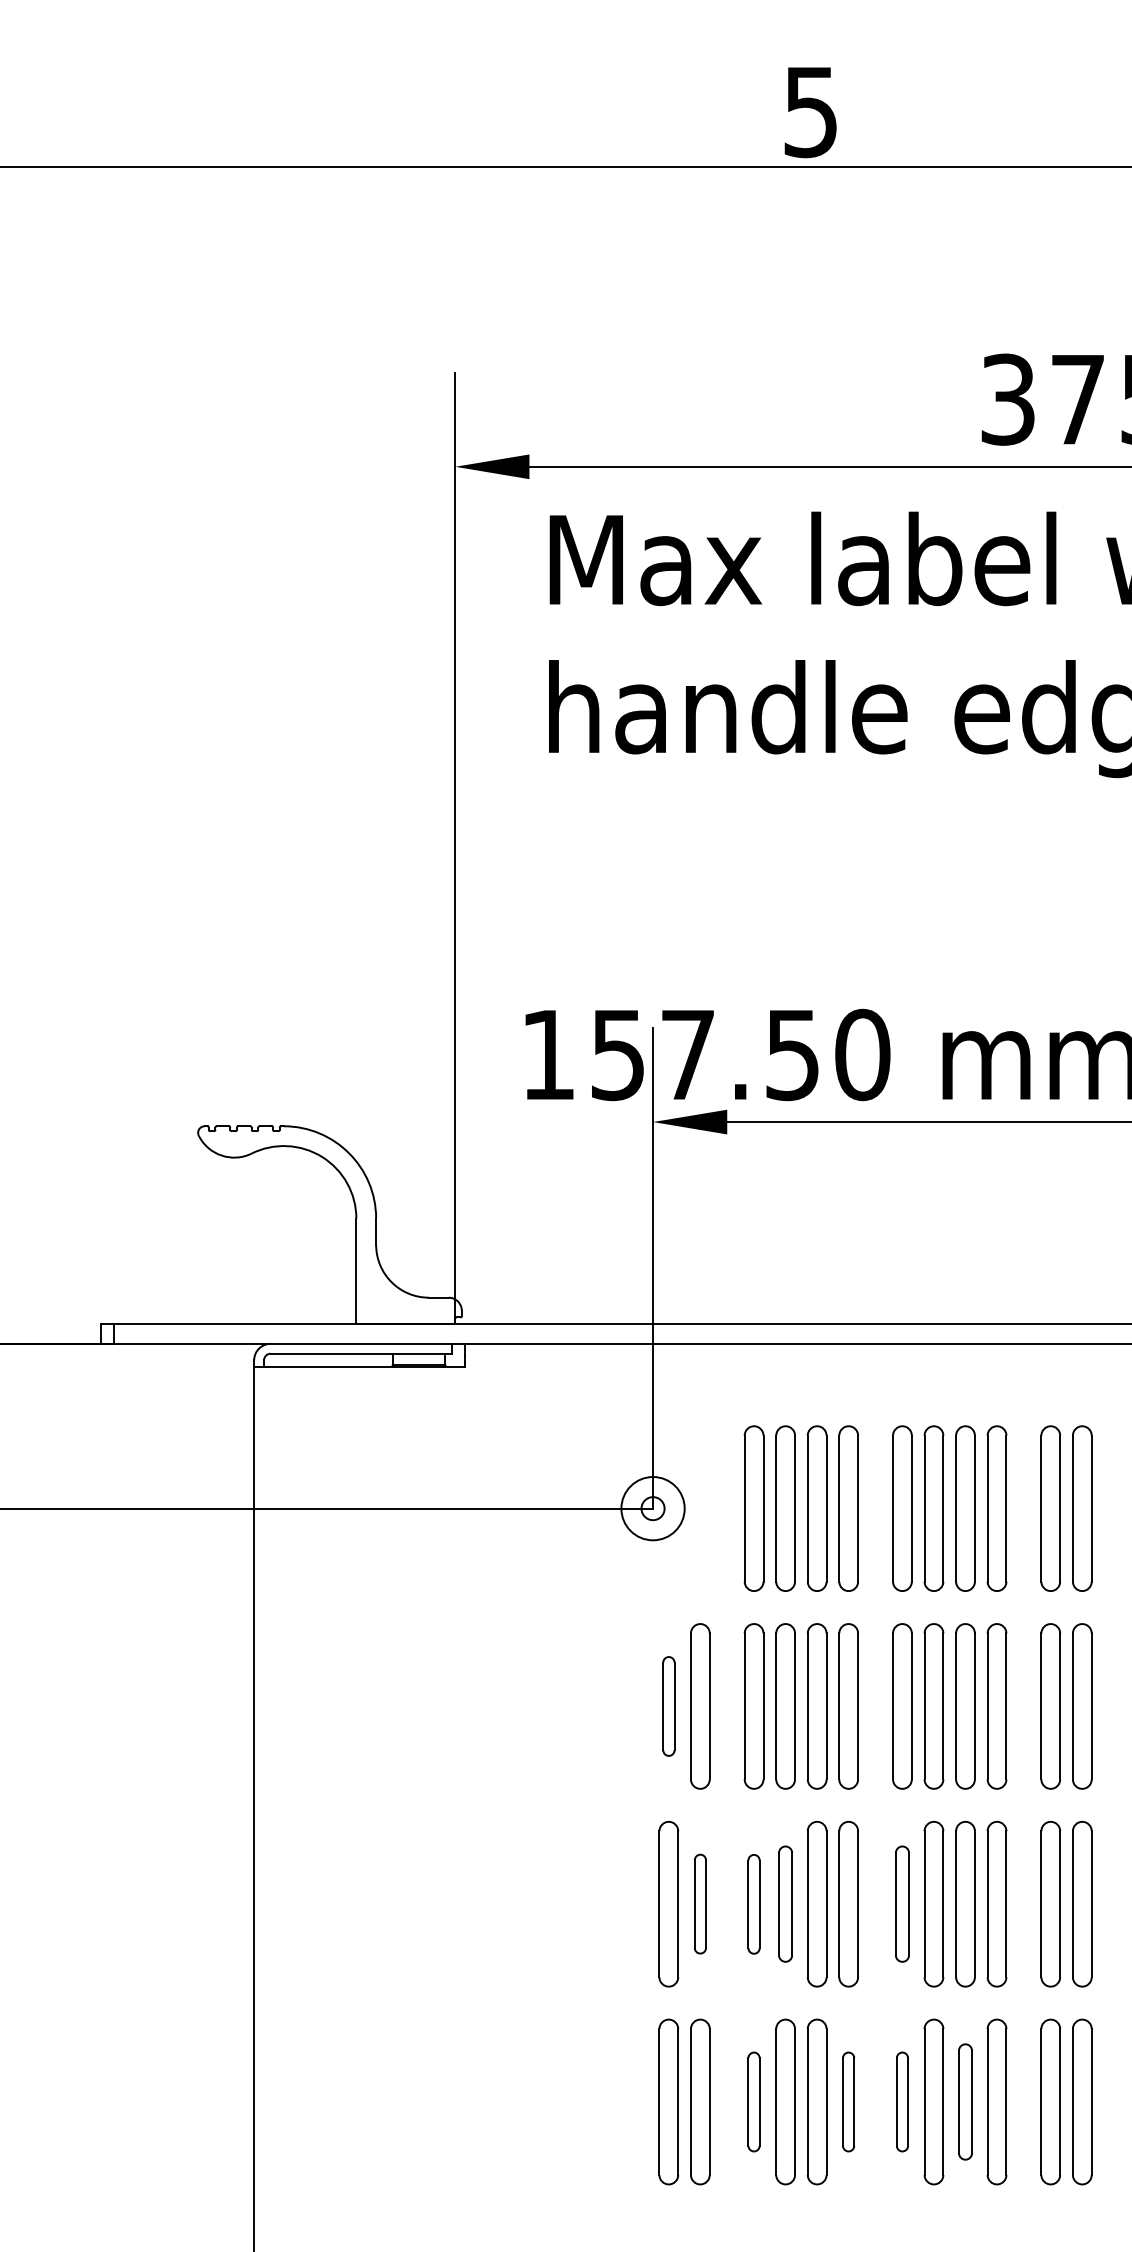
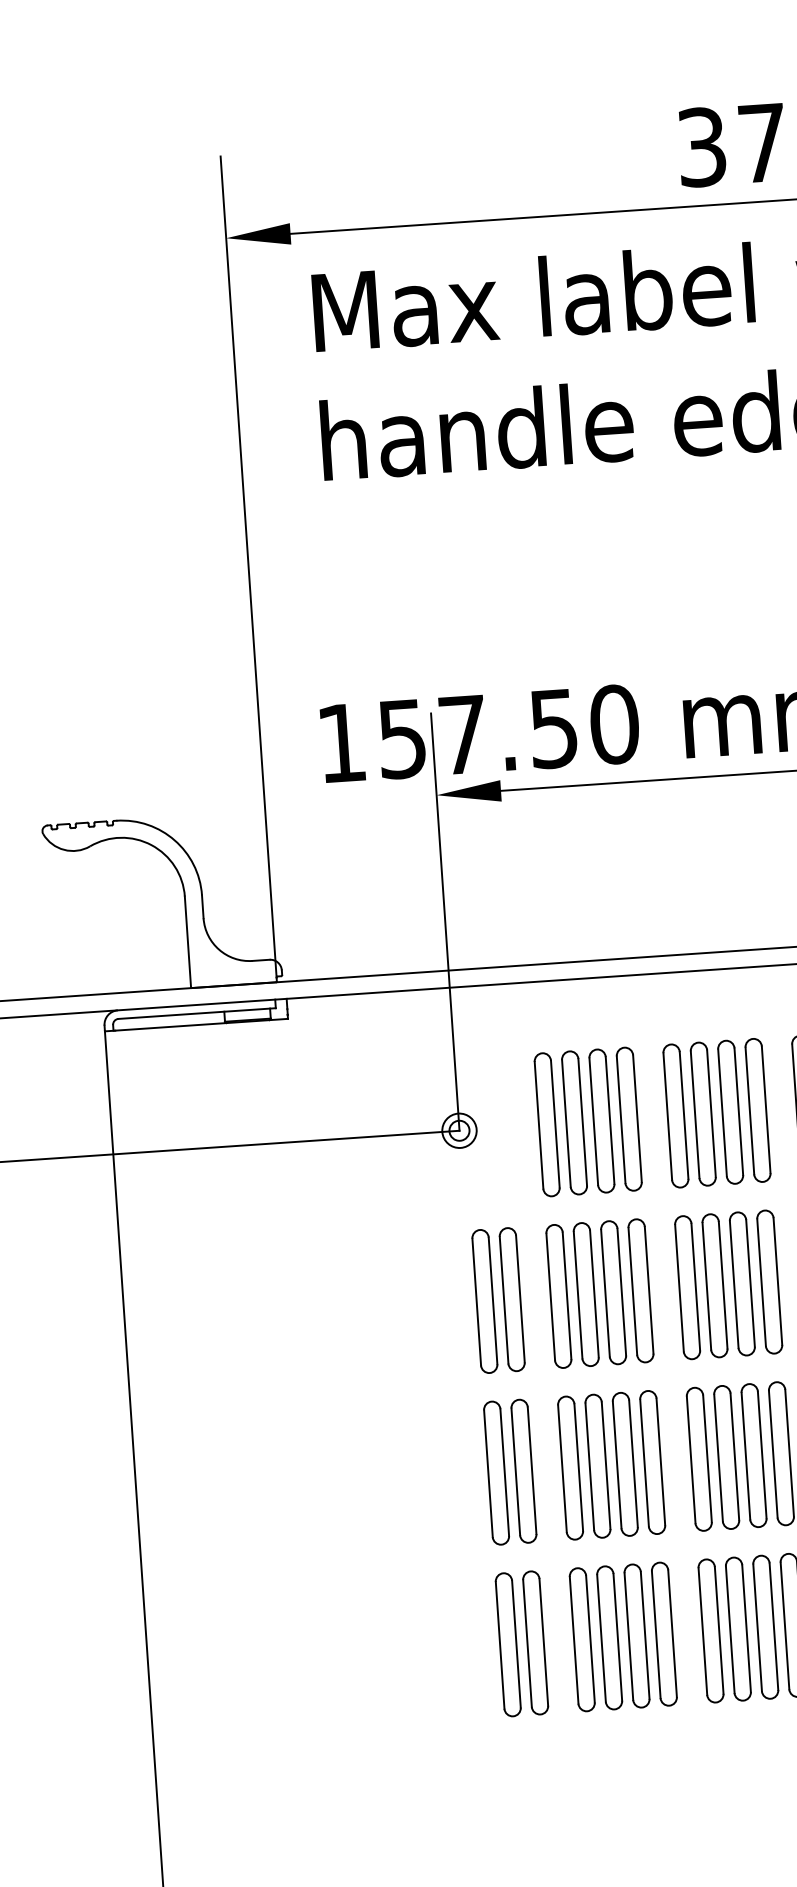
circle: (652, 1508) -> (459, 1130), size x0.62
part: (668, 1706) -> (484, 1301), size x1.67
part: (700, 1903) -> (524, 1470), size x1.67
part: (785, 1903) -> (597, 1465), size x1.43
part: (902, 1903) -> (699, 1458), size x1.43
part: (753, 1904) -> (570, 1468), size x1.67
part: (753, 2101) -> (581, 1639), size x1.67
part: (848, 2101) -> (664, 1633), size x1.67
part: (902, 2101) -> (711, 1630), size x1.67
part: (965, 2101) -> (765, 1626), size x1.43

